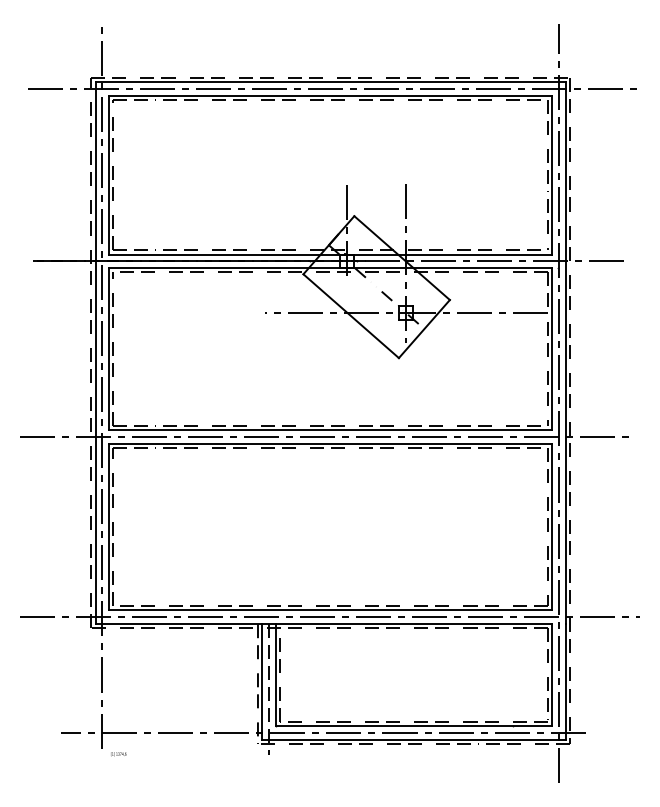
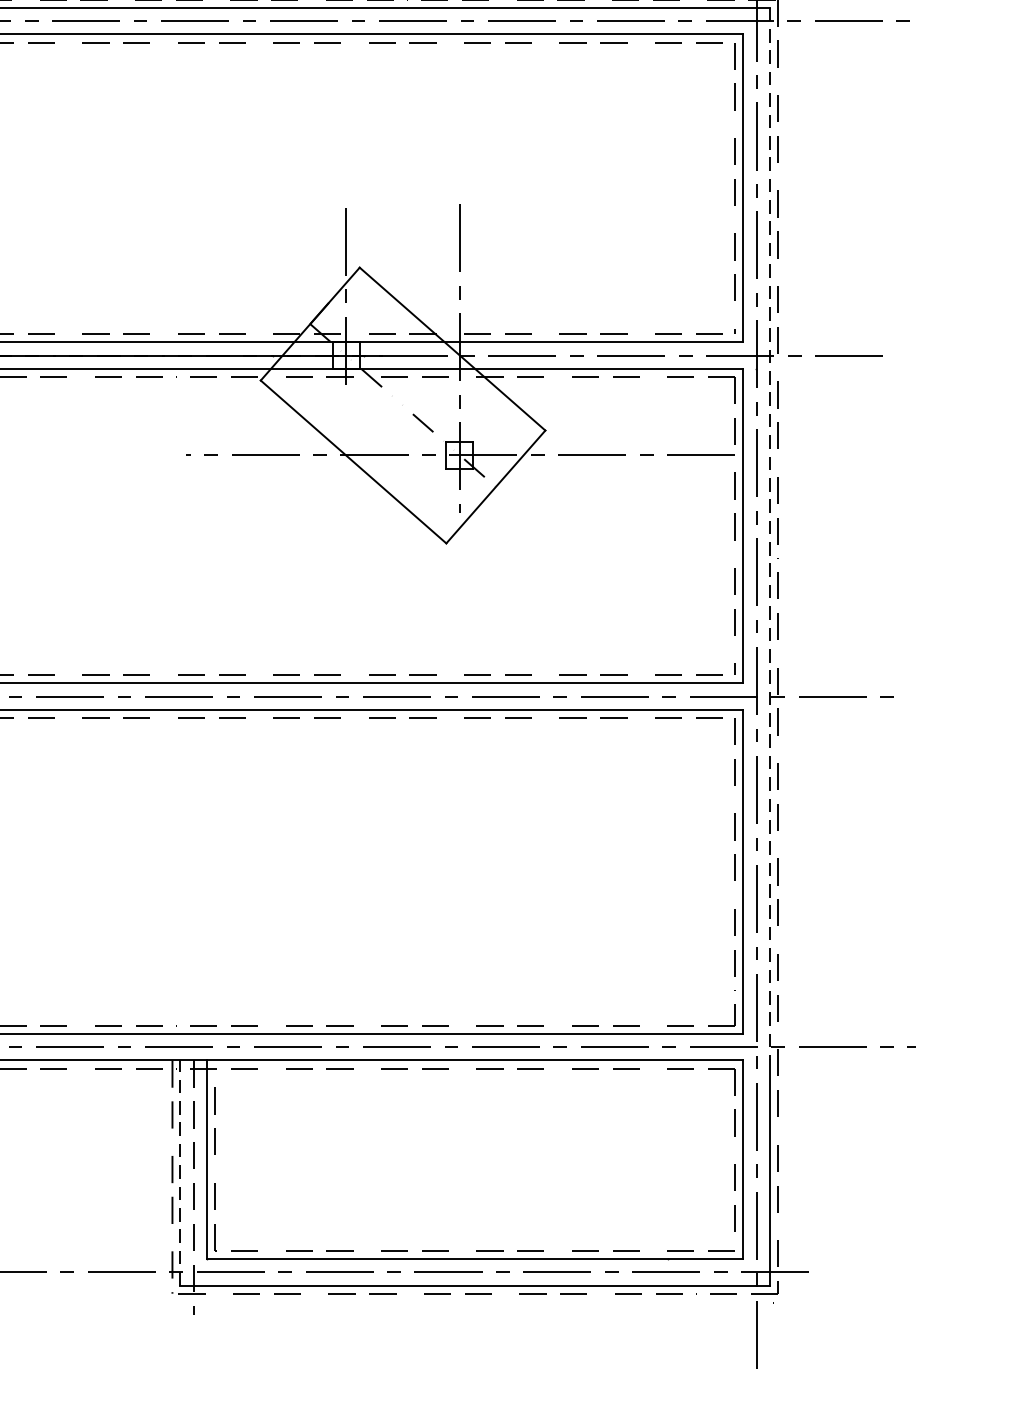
line: (565, 353) -> (770, 534), solid -> dashed
line: (262, 682) -> (181, 1173), solid -> dashed

